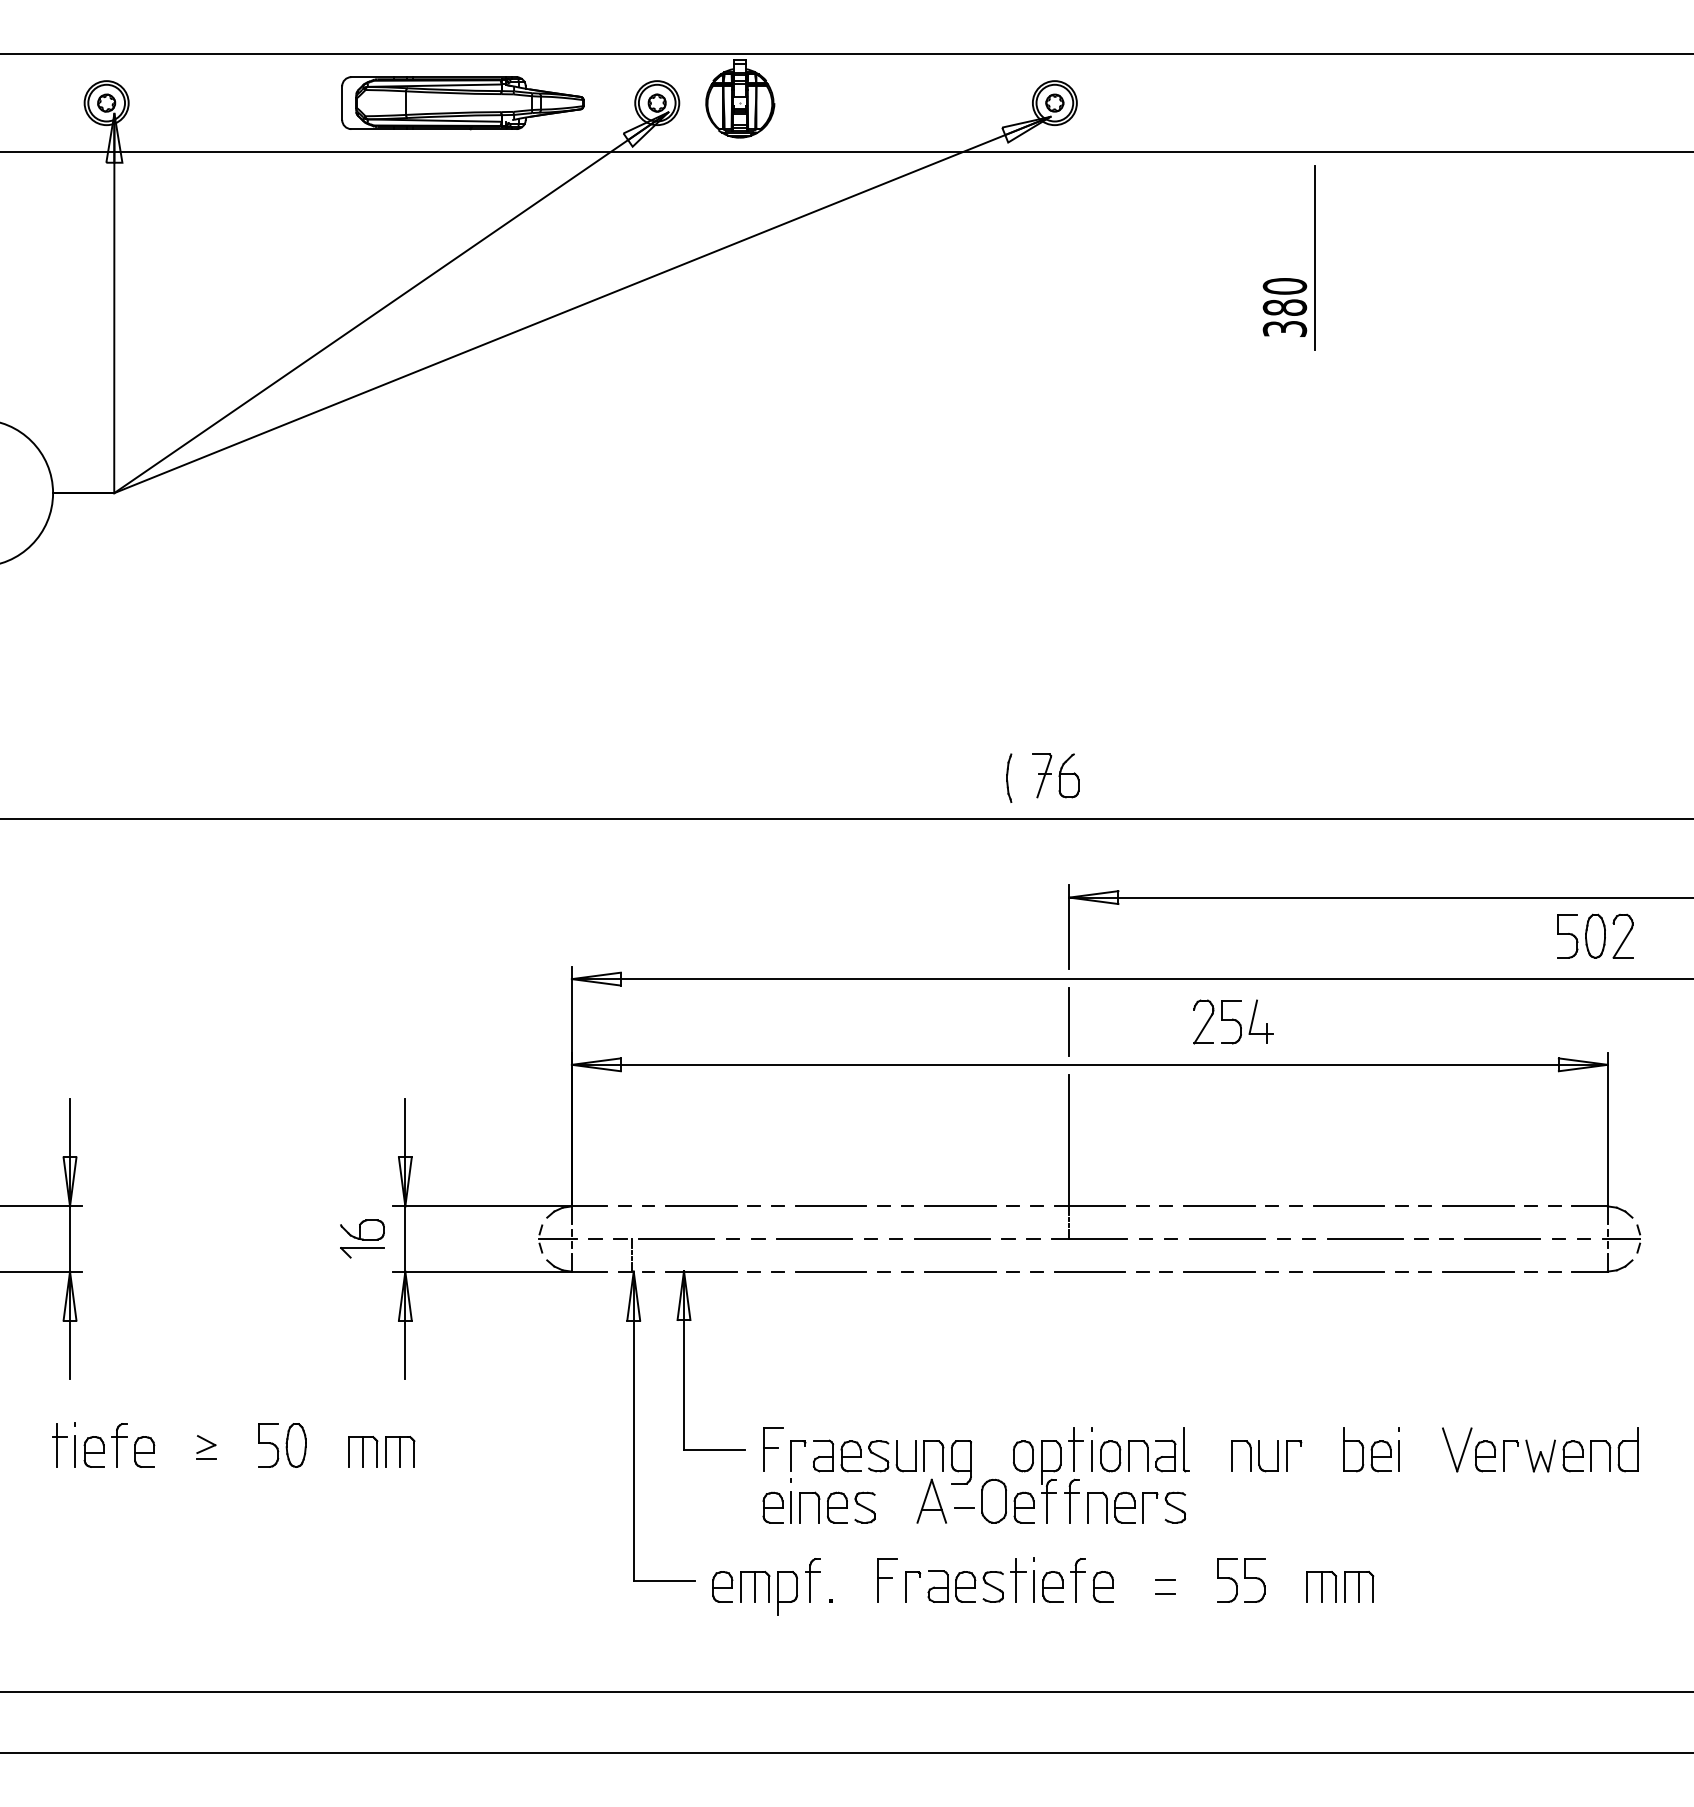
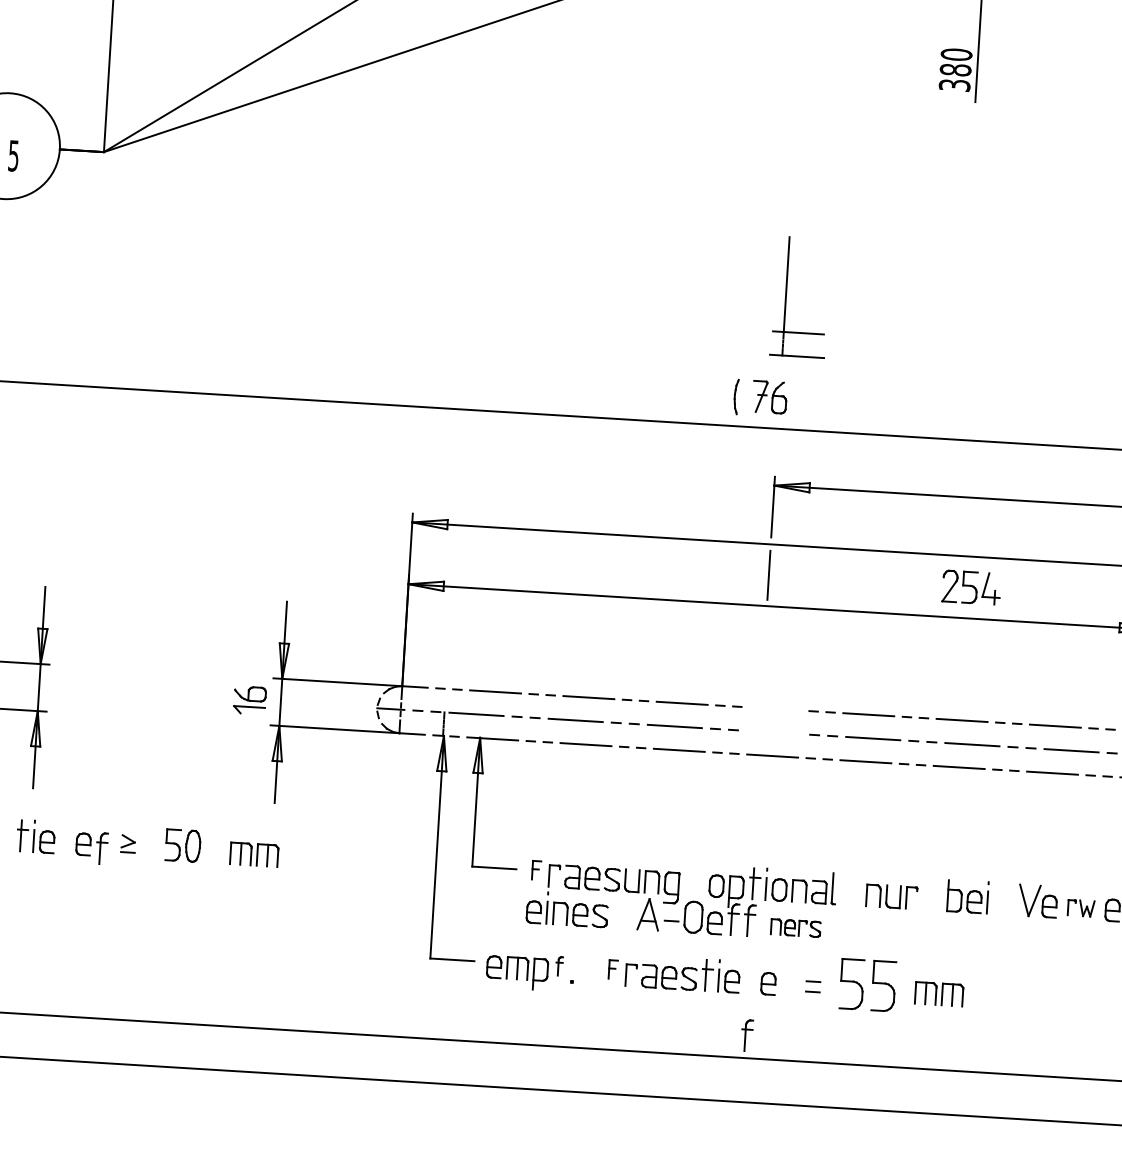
part: (1233, 1021) -> (971, 587), moved
part: (1069, 1156) -> (786, 296), moved
part: (119, 1445) -> (102, 848), moved
part: (773, 1449) -> (536, 870), size x0.6
part: (1529, 1455) -> (1081, 907), size x0.7
part: (1136, 1507) -> (795, 928), size x0.7
part: (812, 1580) -> (559, 966), size x0.6
part: (887, 1580) -> (613, 969), size x0.6
part: (1077, 1580) -> (746, 1035), moved
part: (1241, 1580) -> (868, 985), size x1.6

